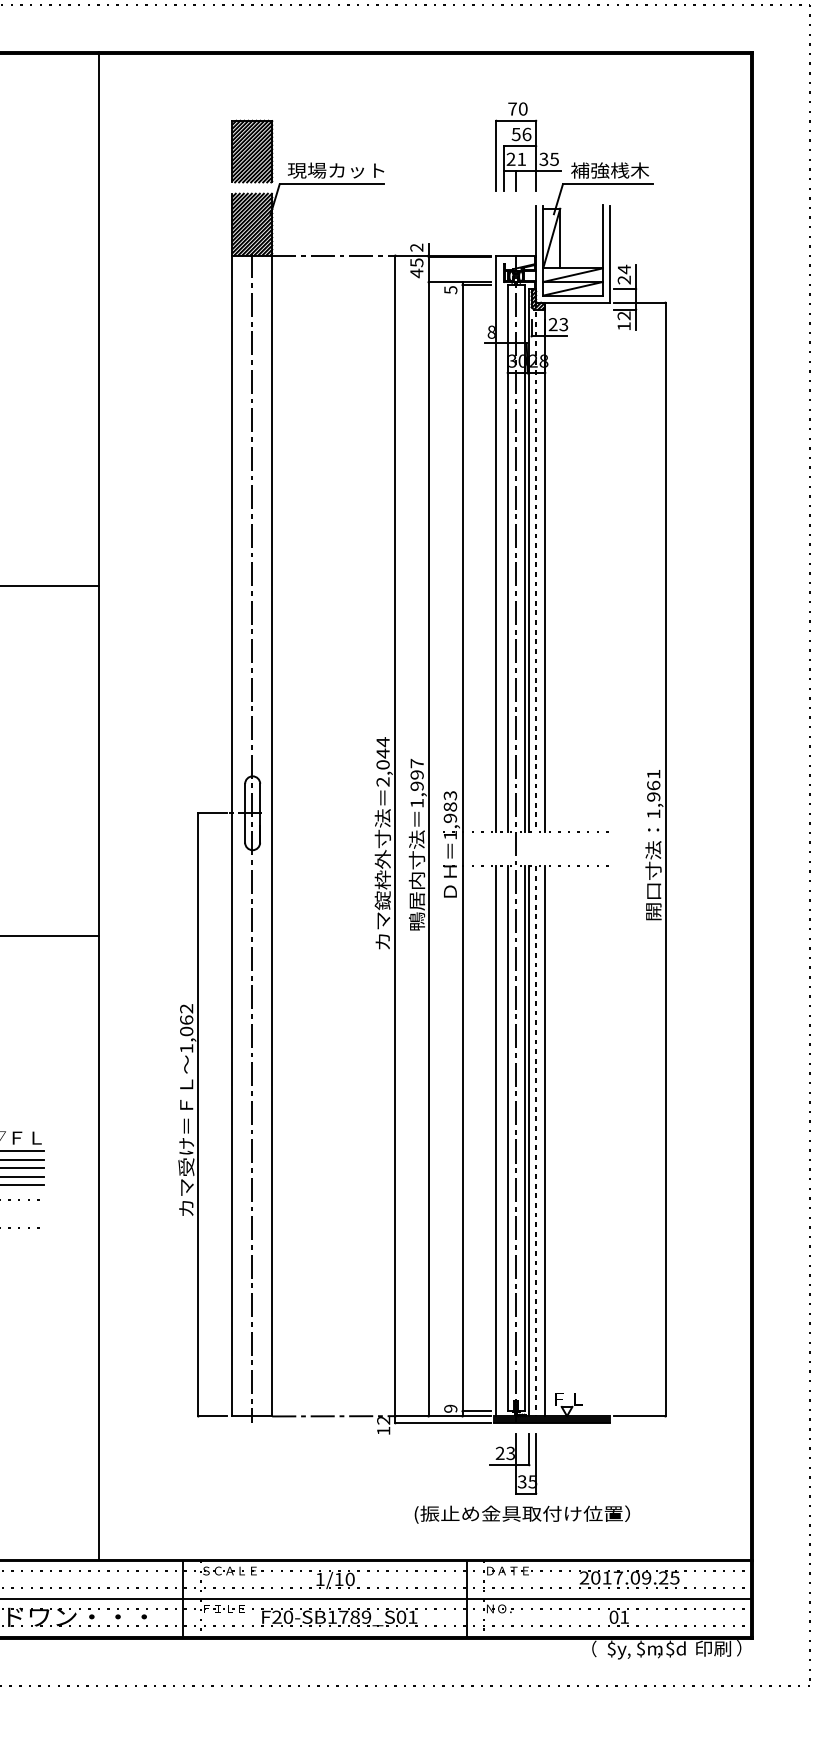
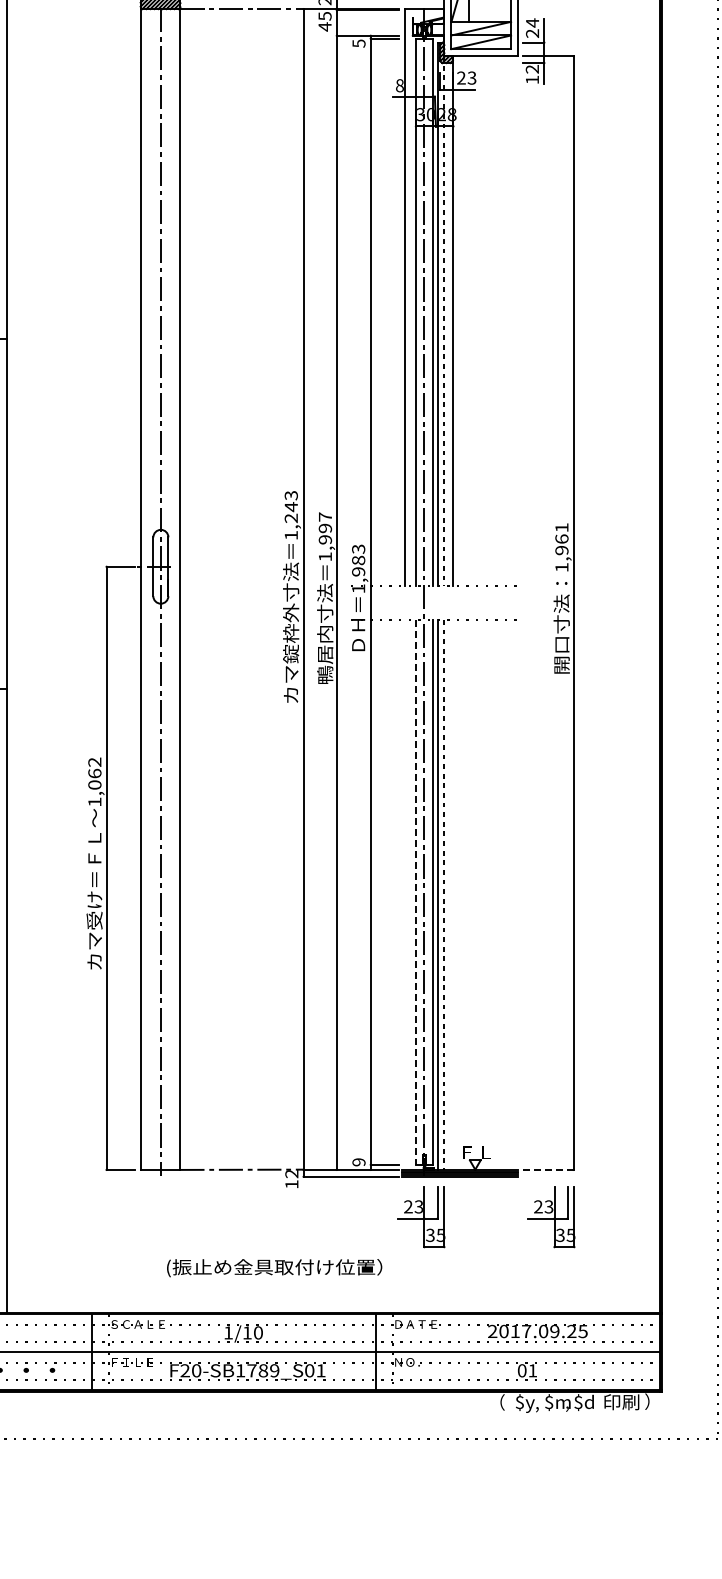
text: (382, 761) -> (290, 515), 2,044 -> 1,243
line: (507, 1139) -> (415, 893), solid -> dashed
line: (496, 1141) -> (404, 895), removed
line: (545, 1141) -> (453, 895), removed
line: (639, 1416) -> (547, 1170), solid -> dashed
part: (643, 1463) -> (551, 1217), added
text: (521, 1514) -> (273, 1268), moved

